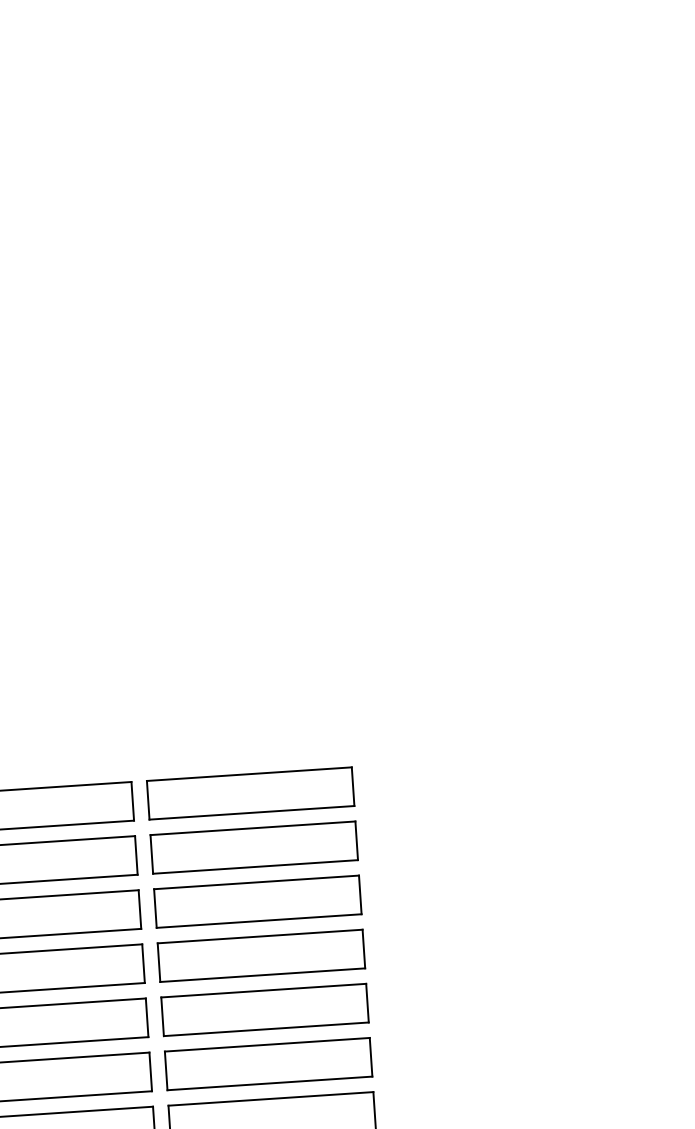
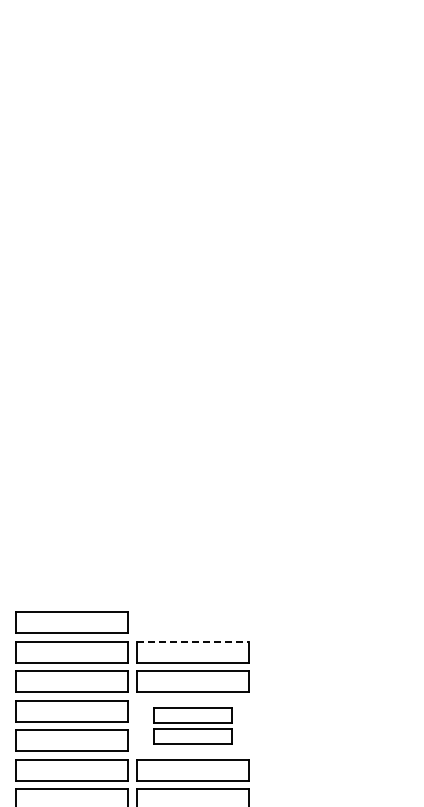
part: (250, 793) -> (192, 622), removed
line: (252, 828) -> (192, 641), solid -> dashed
part: (263, 981) -> (192, 725), size x0.7

